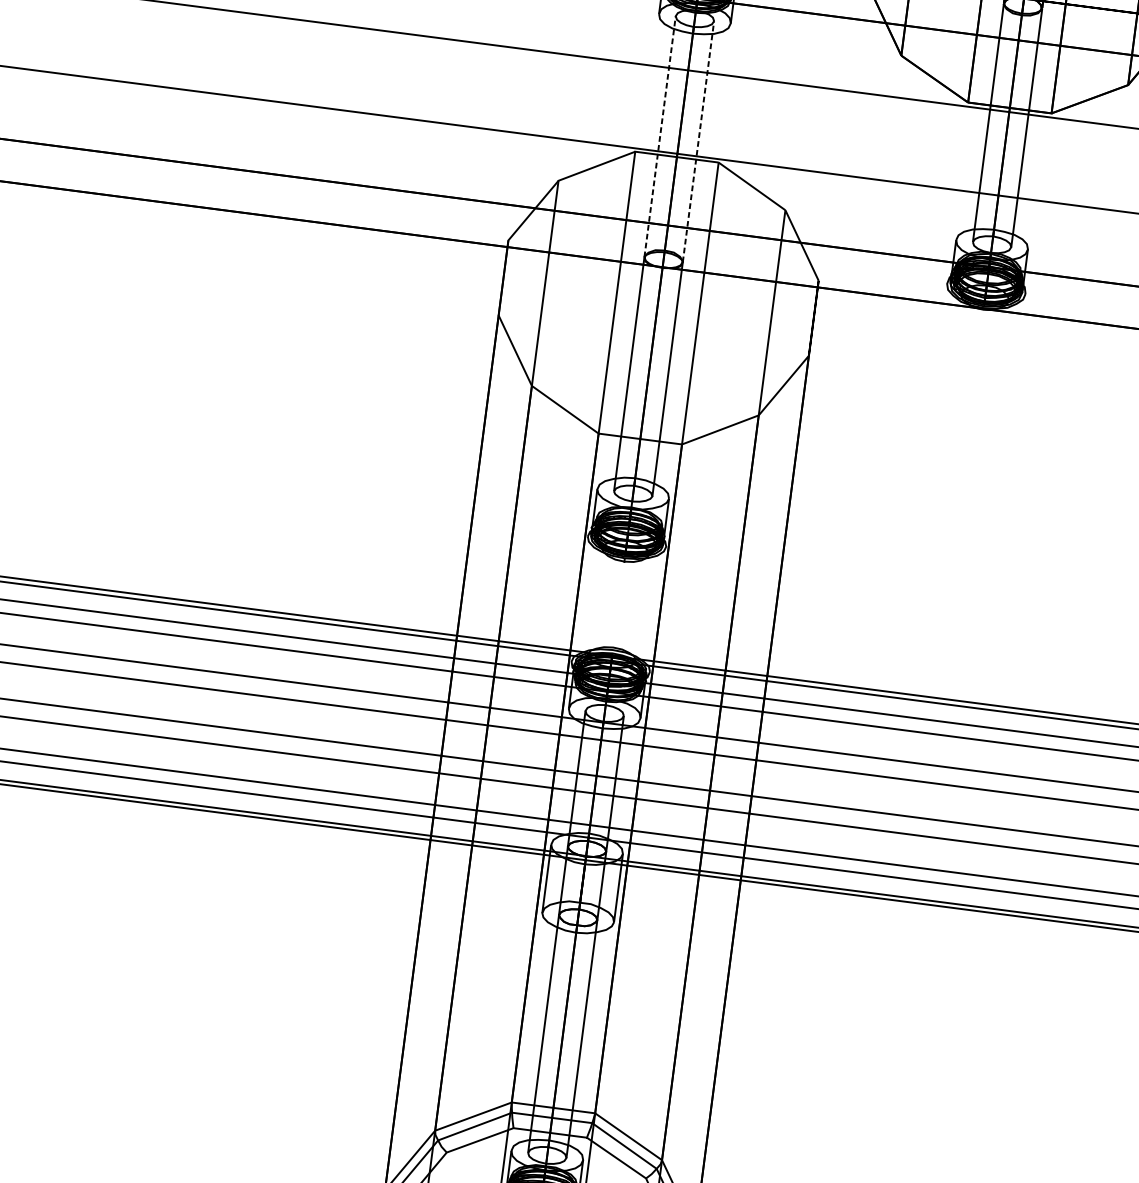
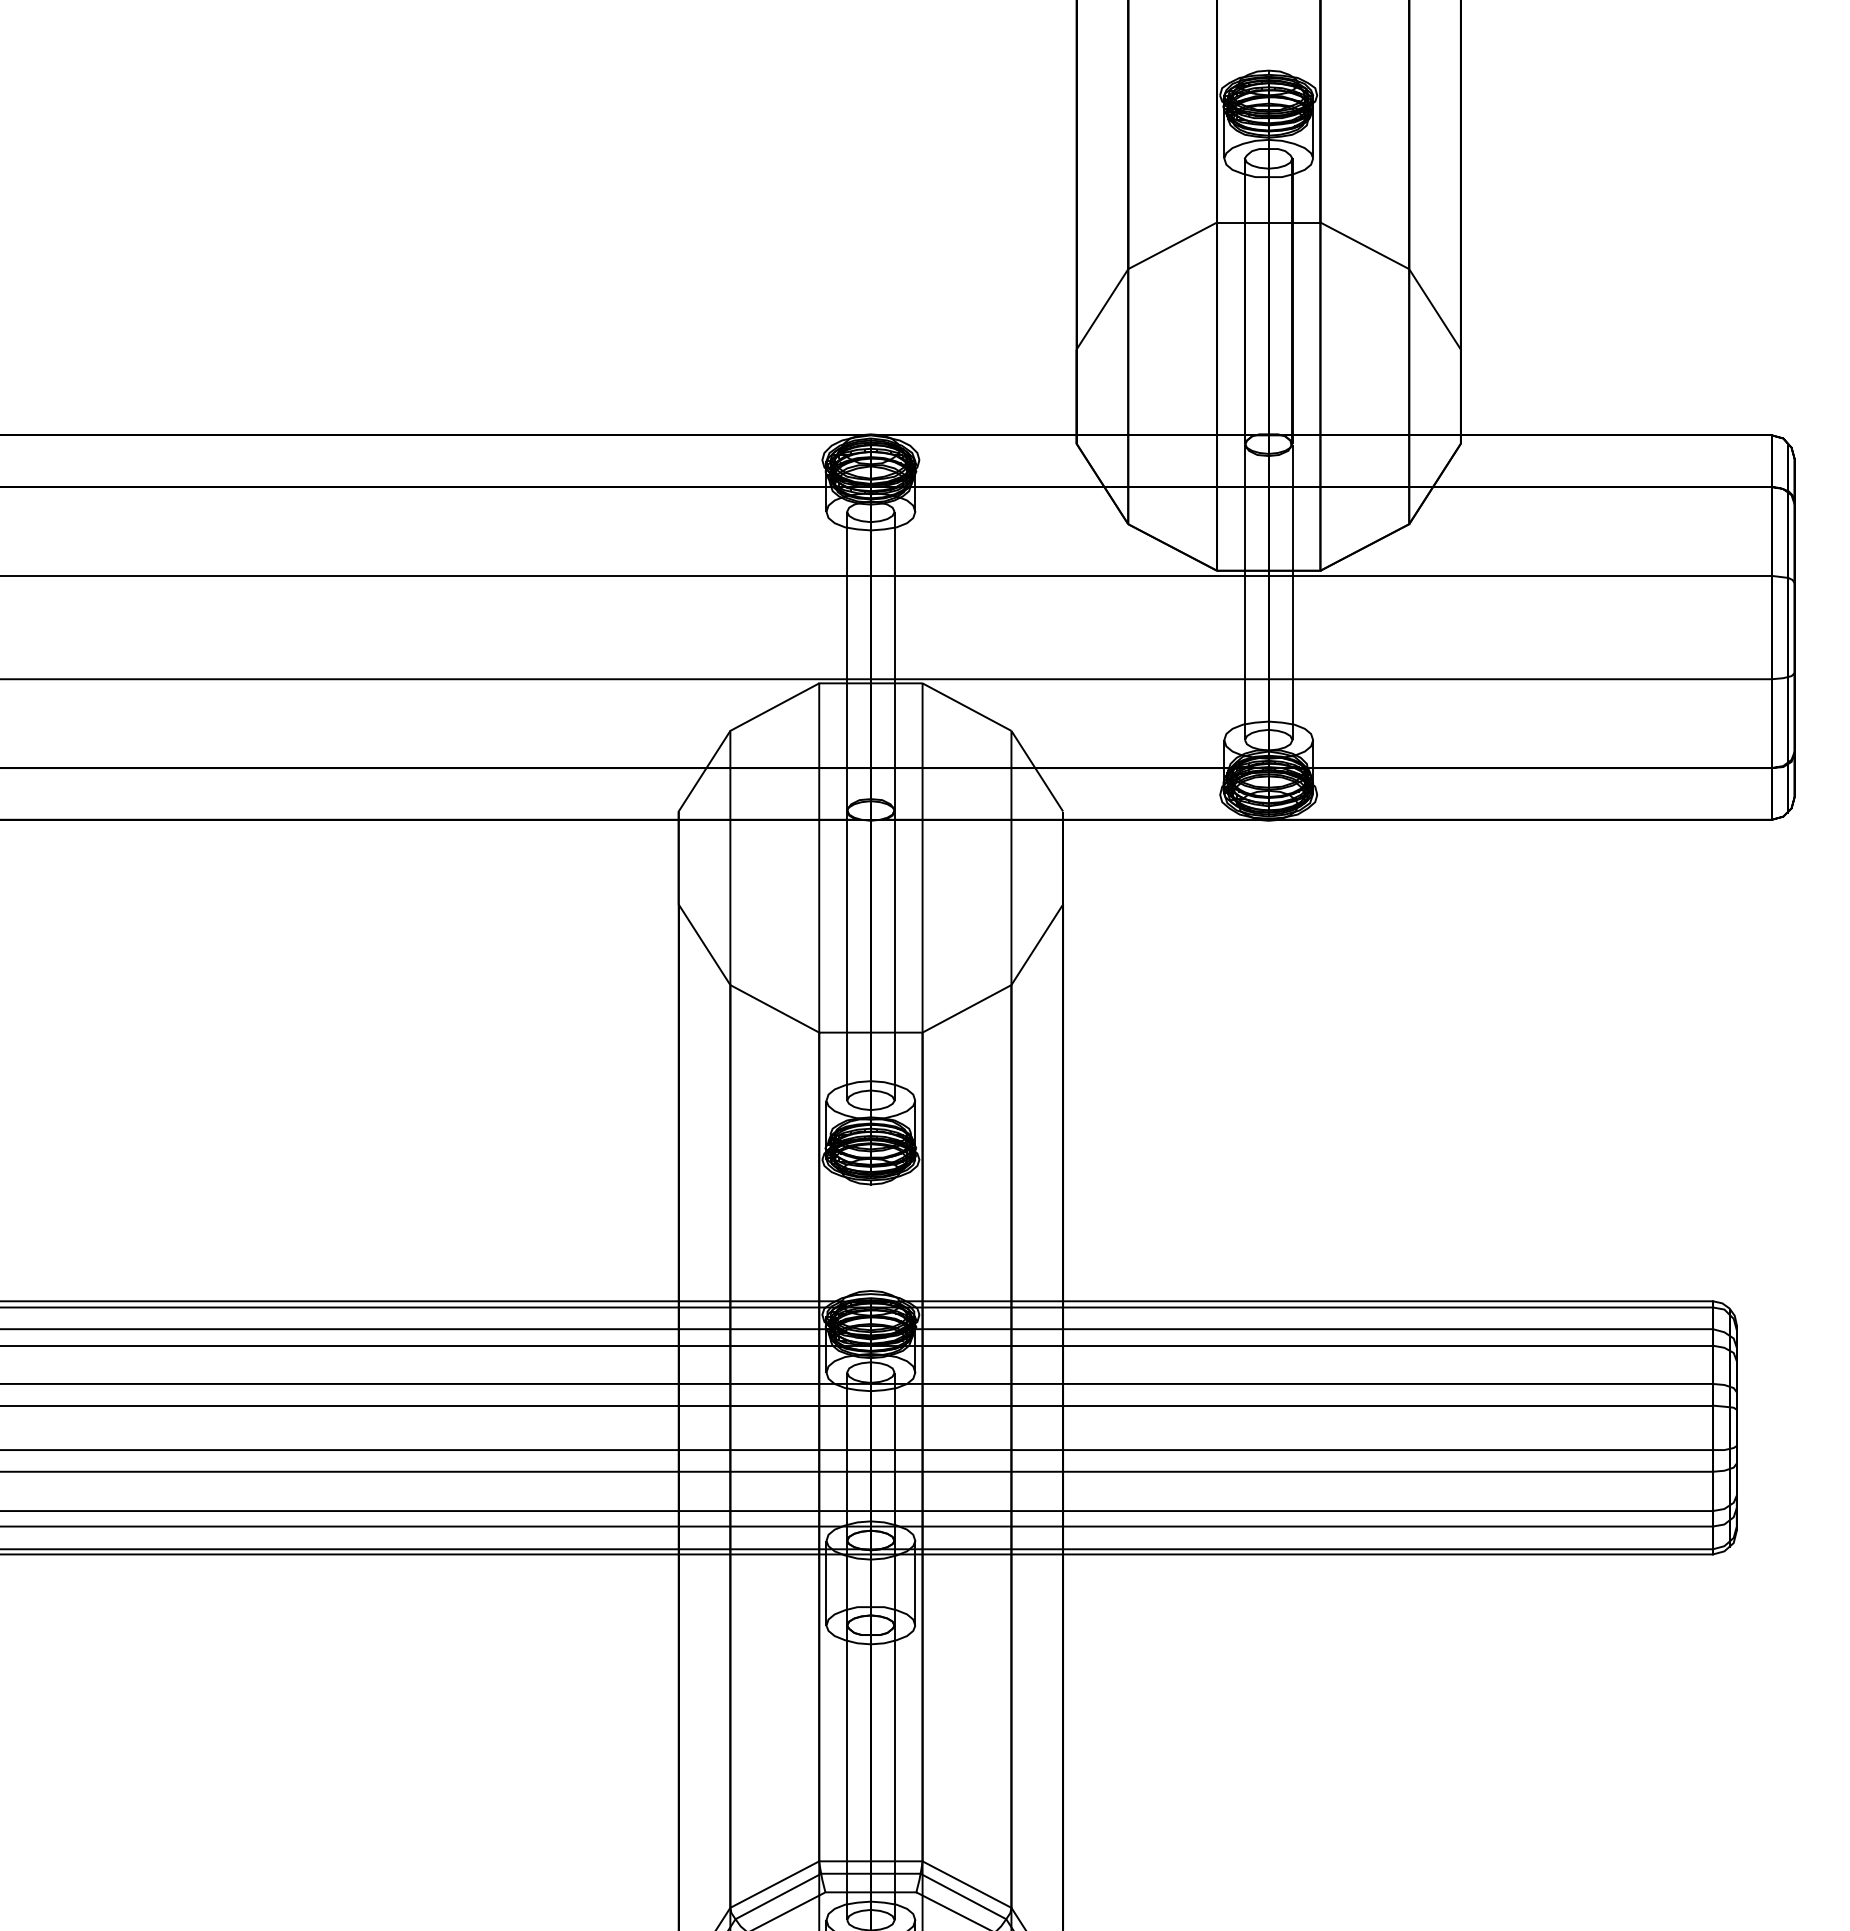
line: (660, 136) -> (847, 660), dashed -> solid
line: (698, 141) -> (894, 660), dashed -> solid

